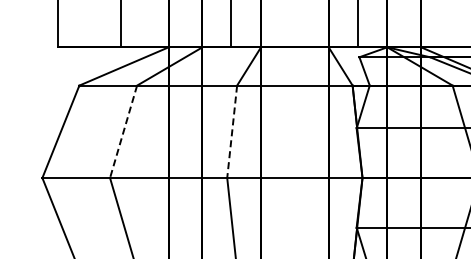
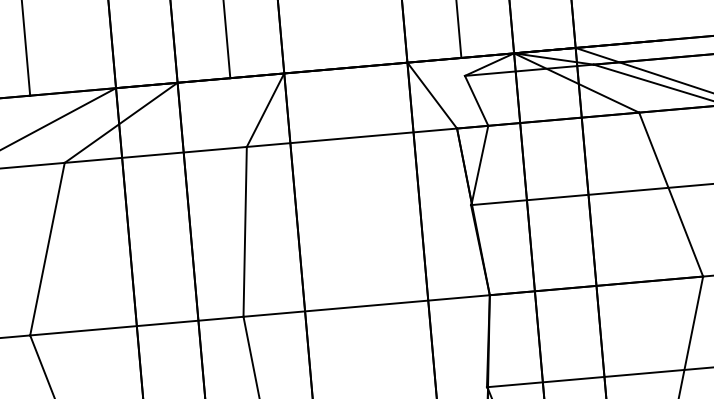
line: (123, 132) -> (47, 250), dashed -> solid
line: (232, 132) -> (245, 233), dashed -> solid

